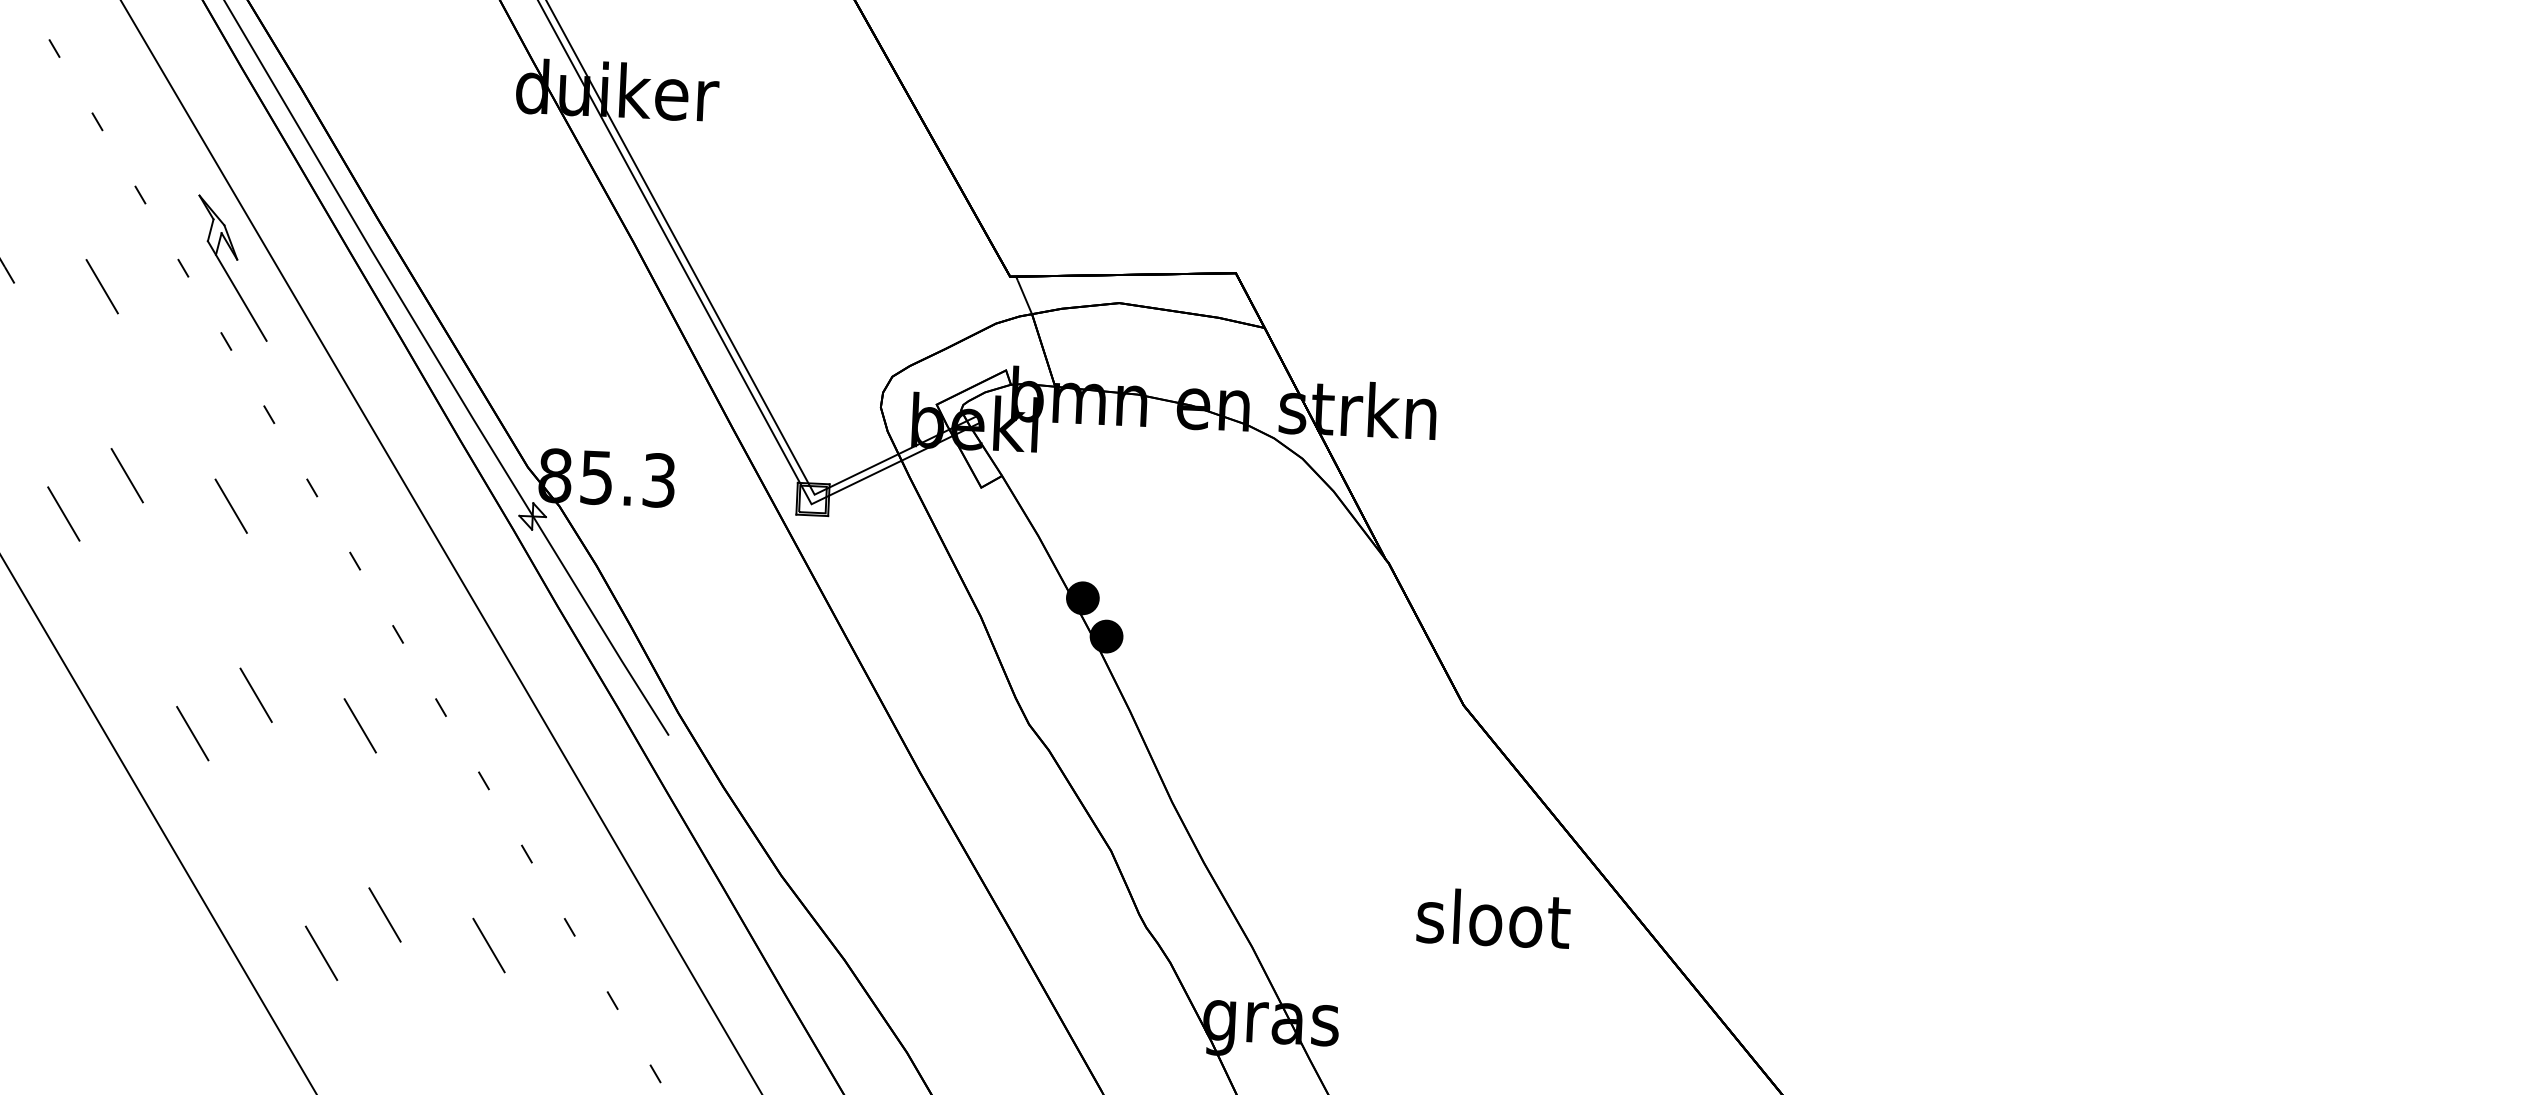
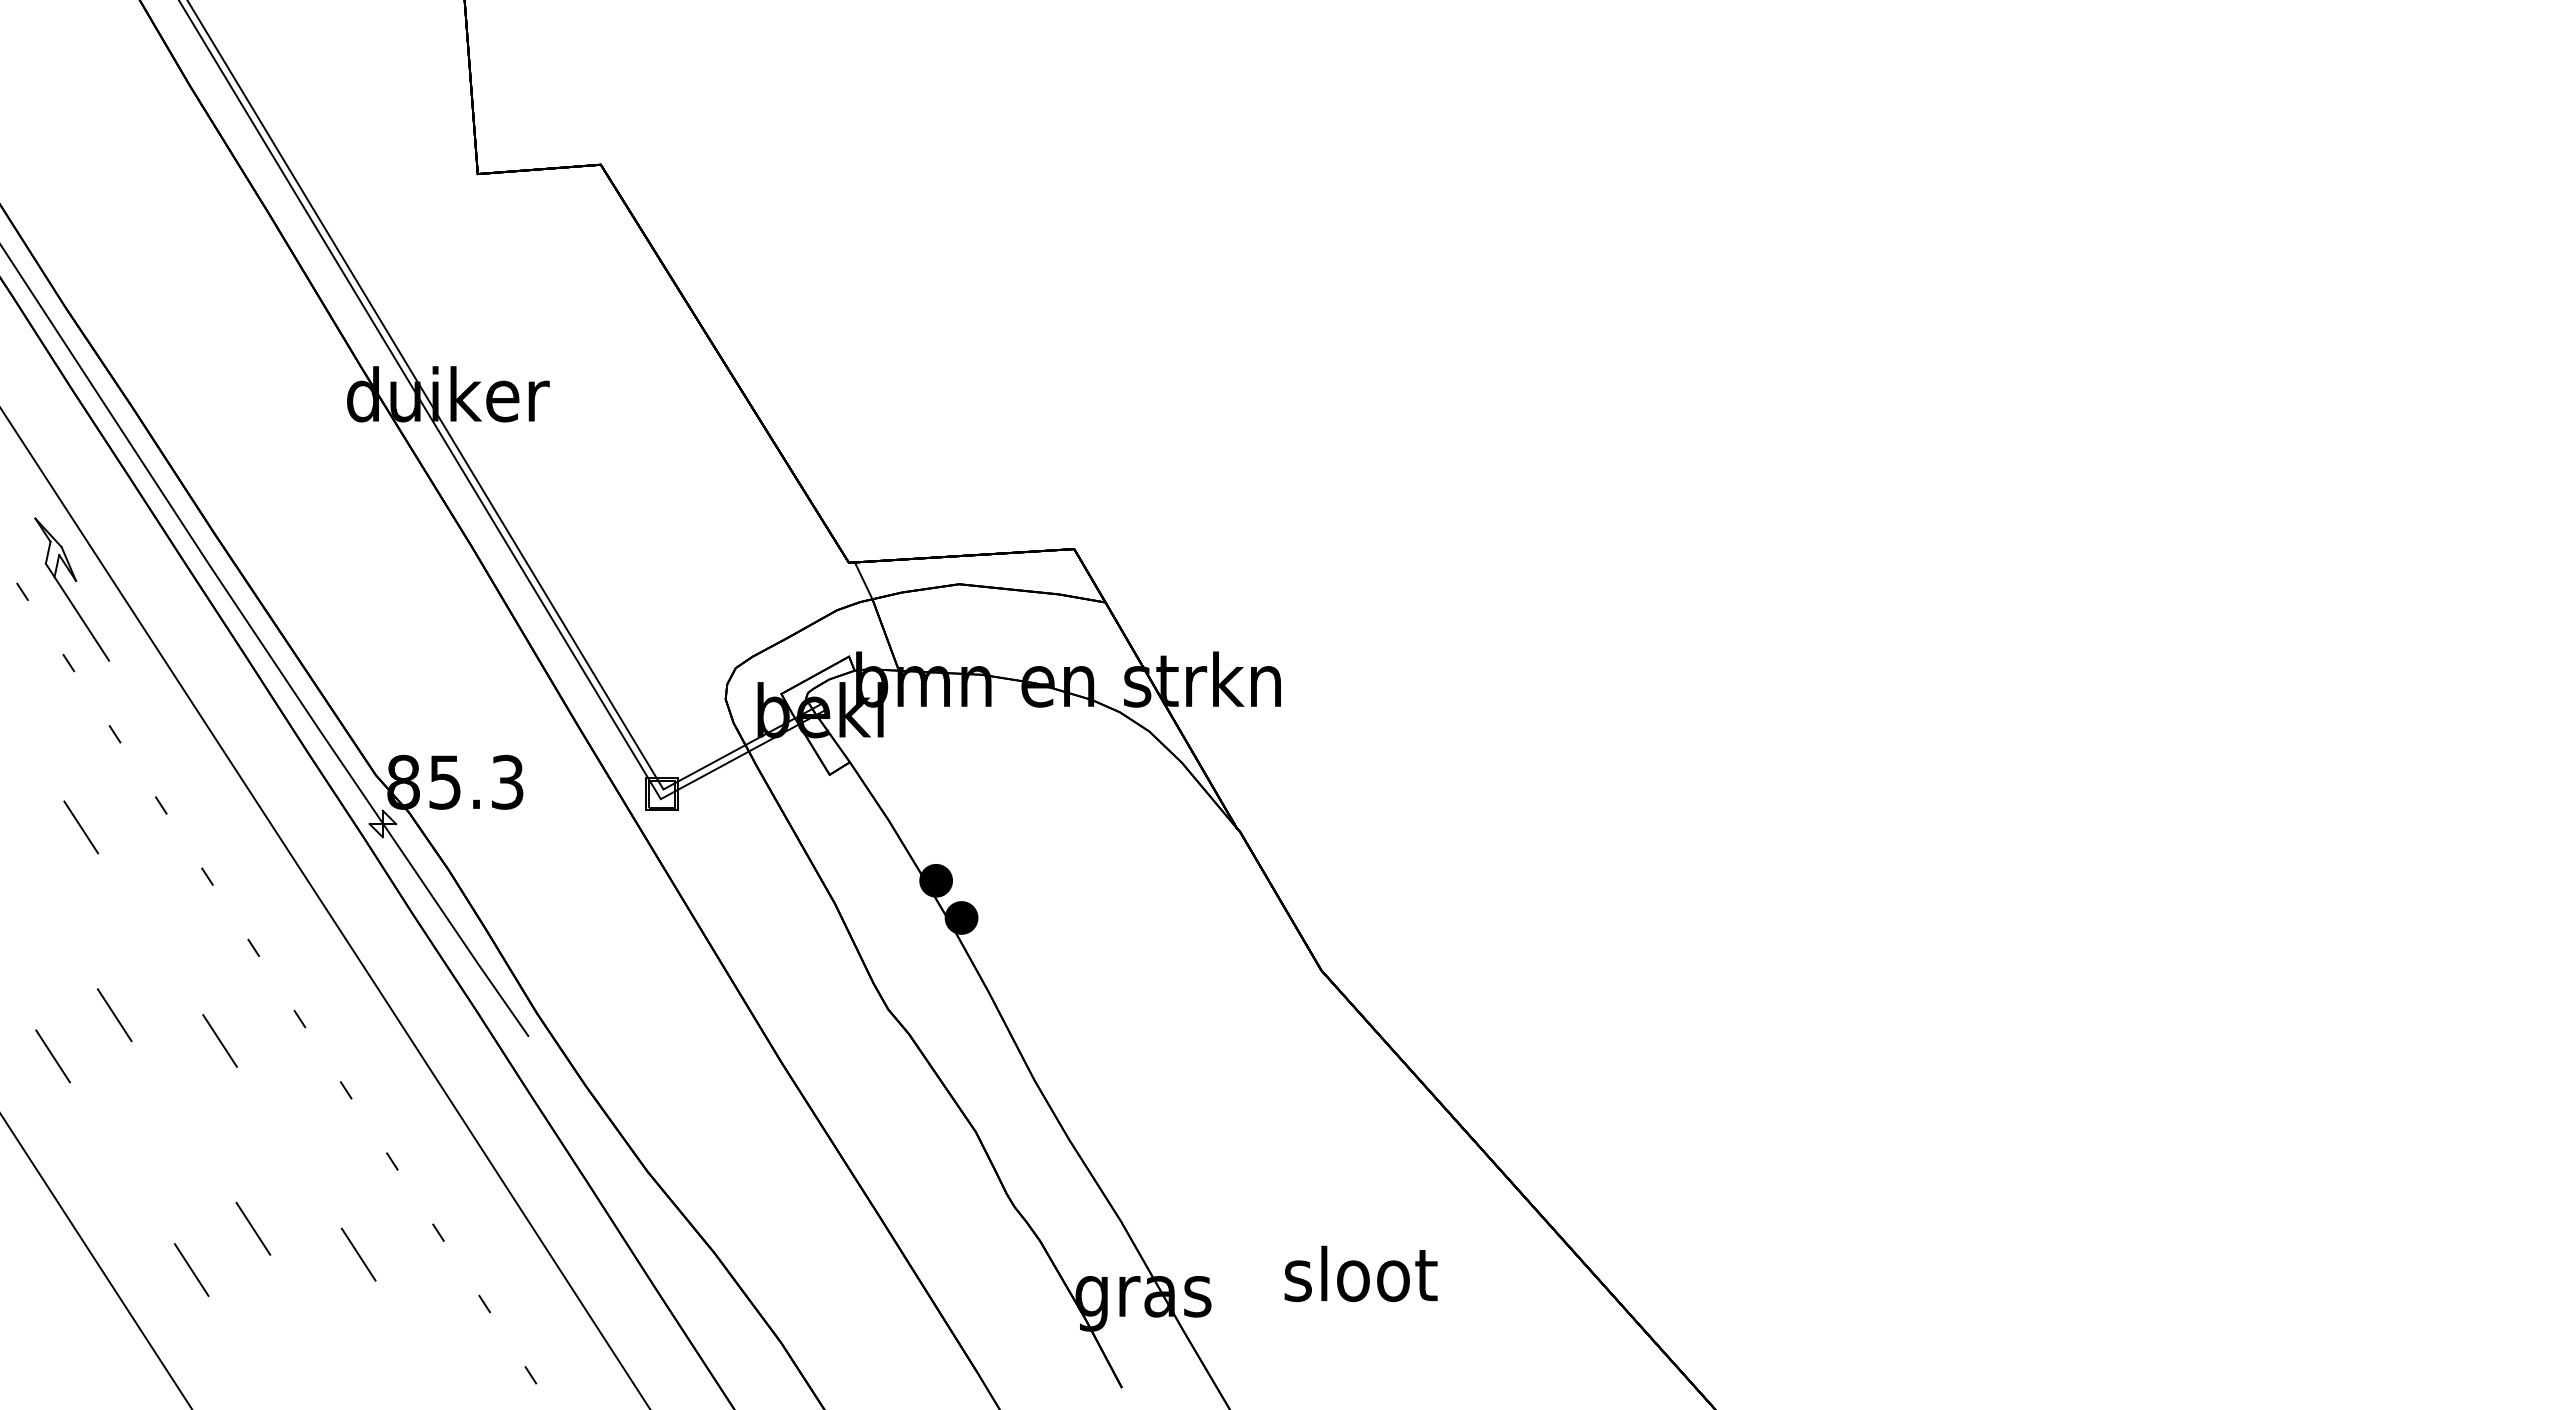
text: (1493, 917) -> (1360, 1273), moved

